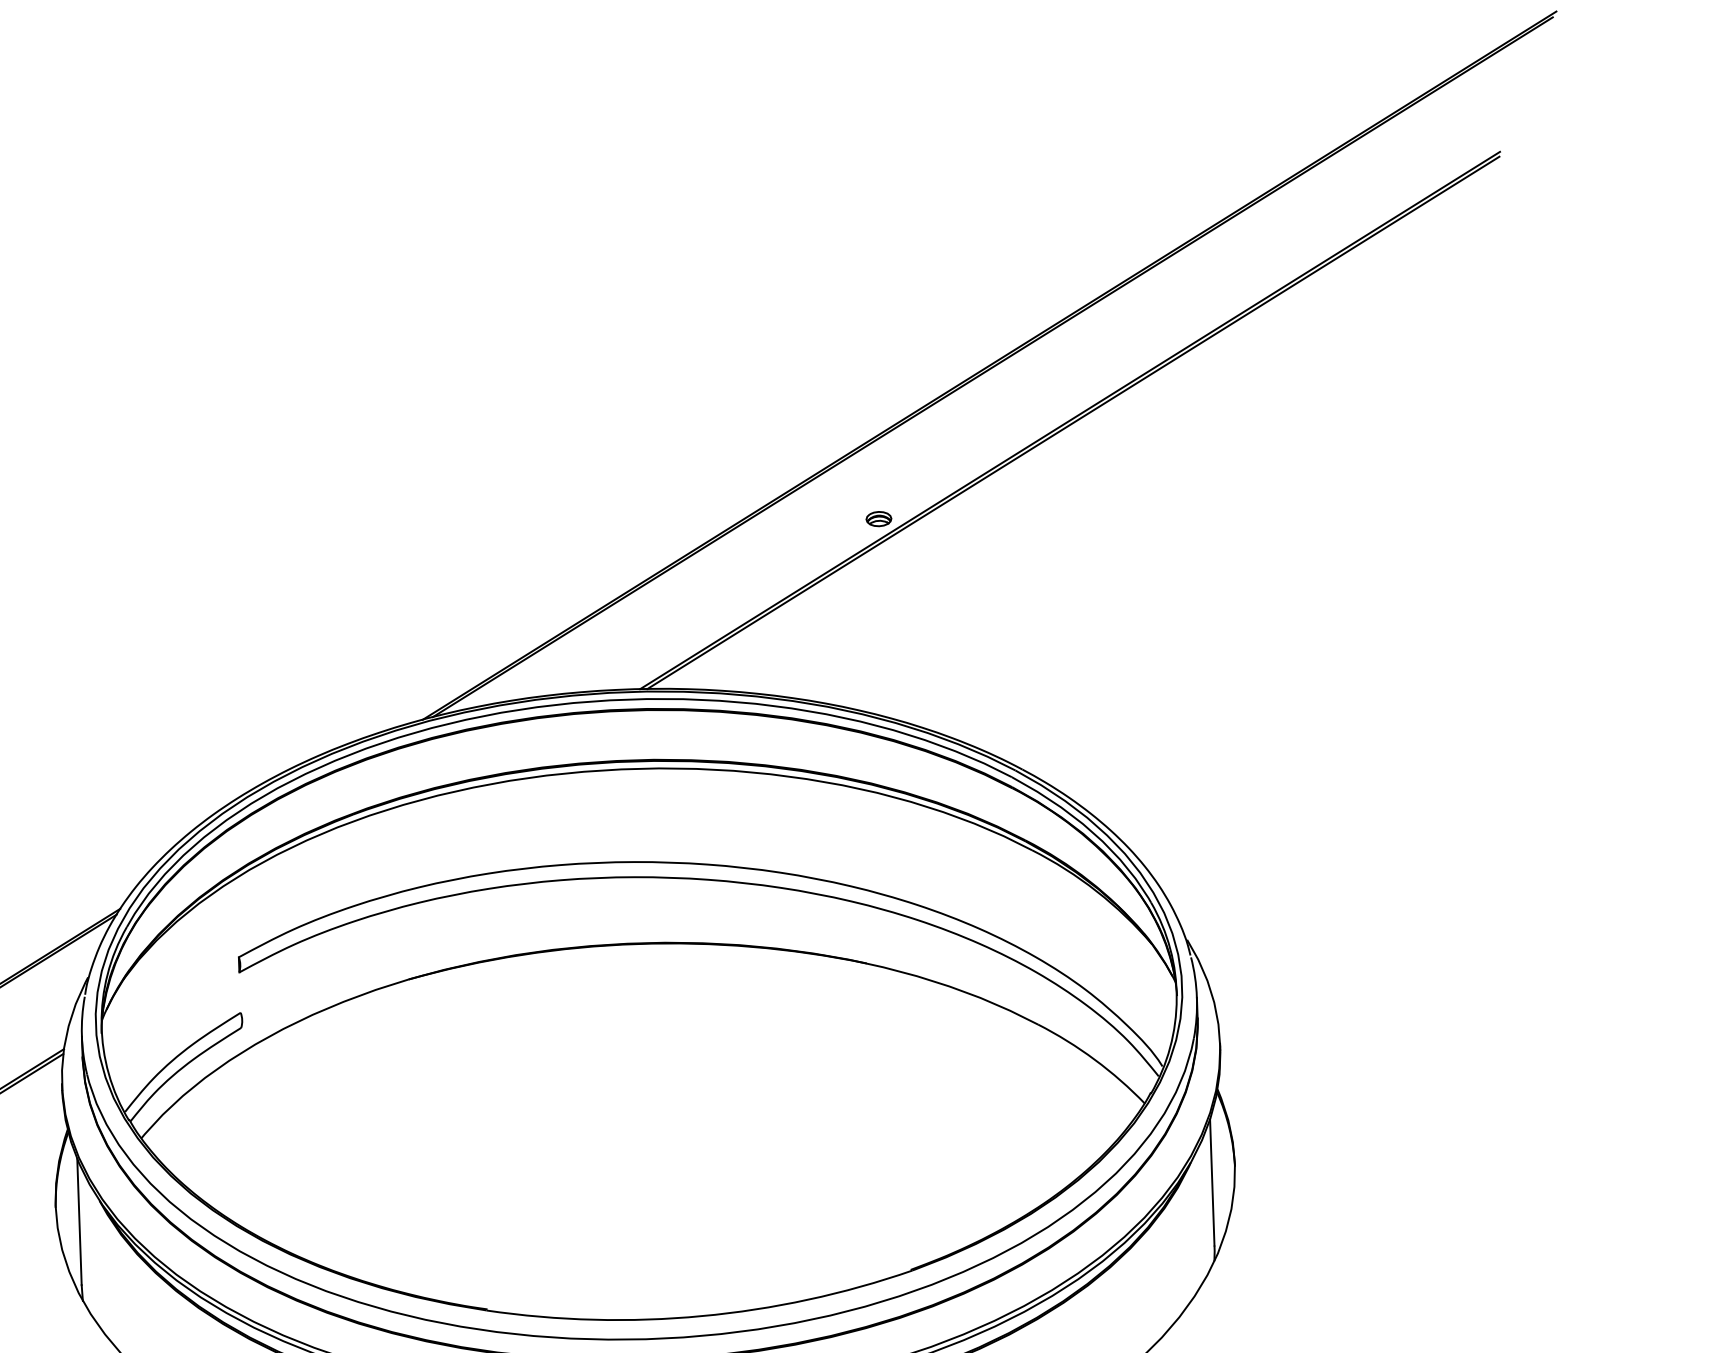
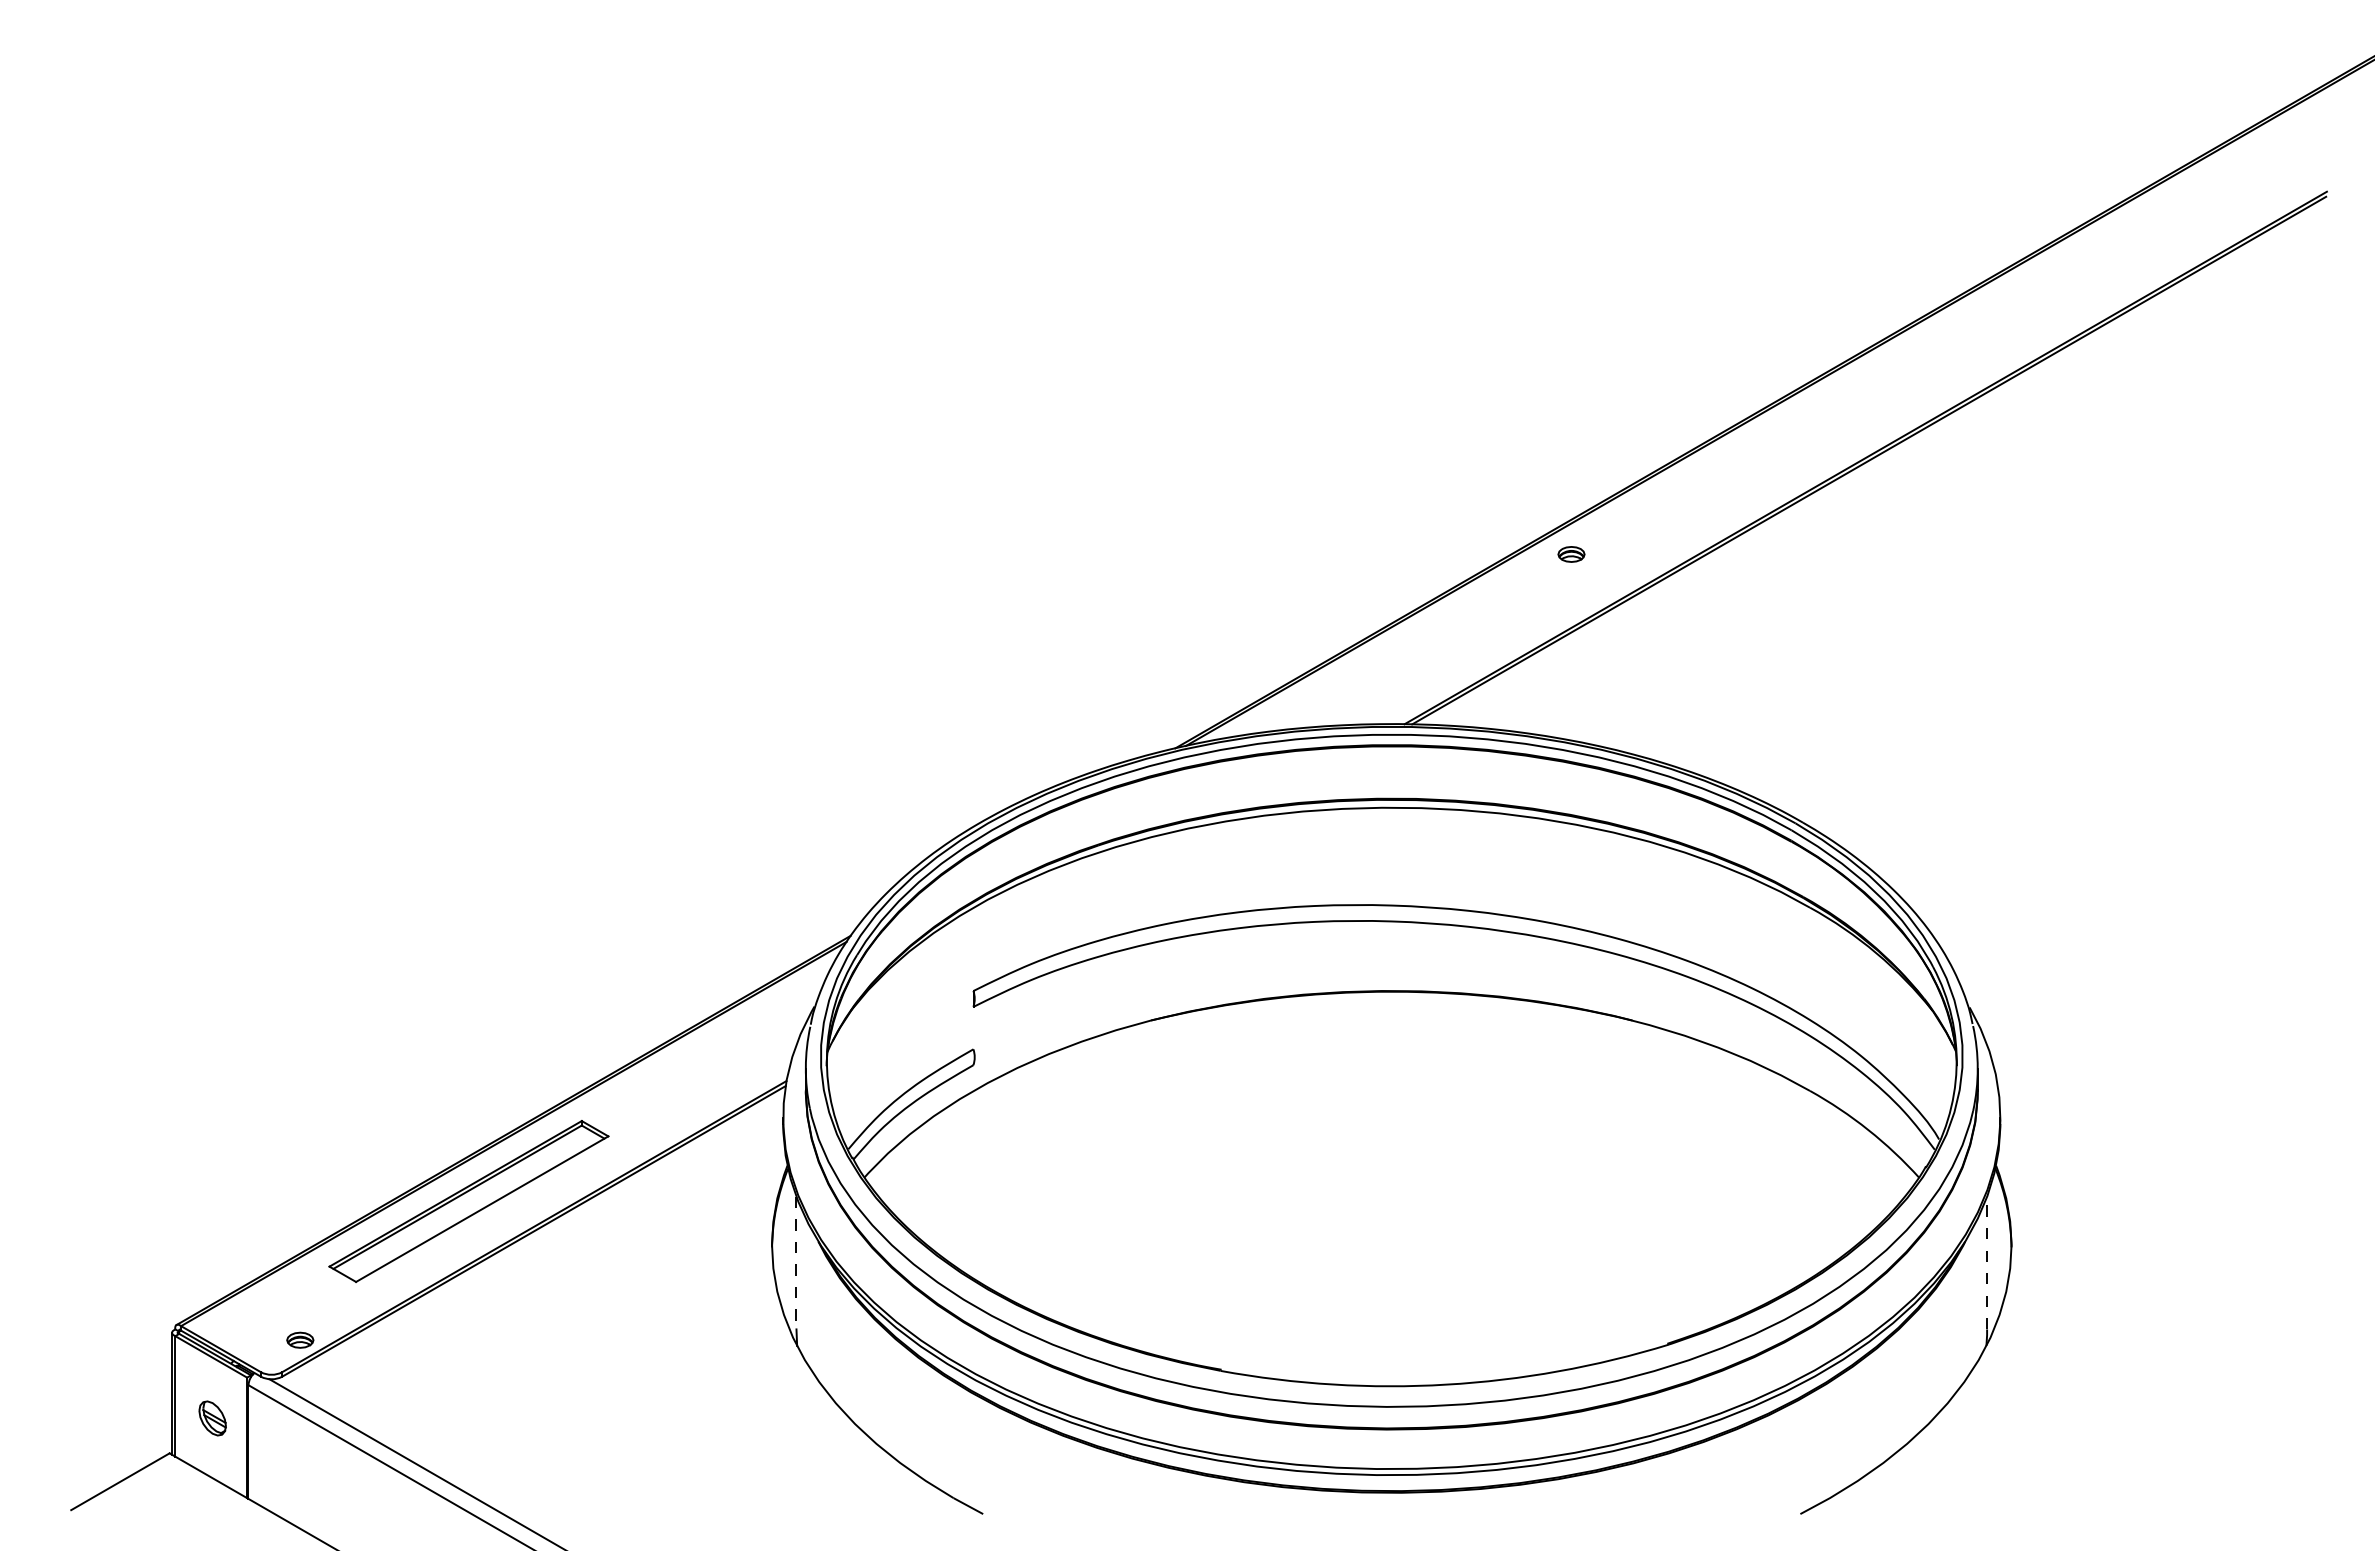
part: (878, 519) -> (1571, 554), moved
line: (1212, 1181) -> (1987, 1262), solid -> dashed
line: (79, 1222) -> (796, 1263), solid -> dashed

